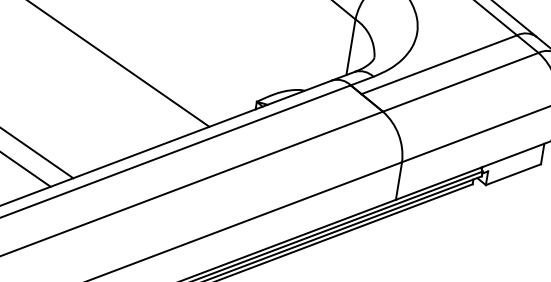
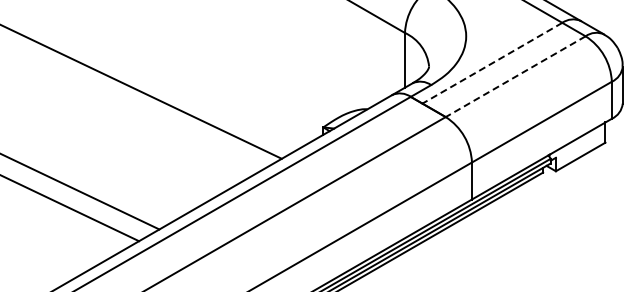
line: (439, 65) -> (492, 63), solid -> dashed
line: (460, 82) -> (515, 76), solid -> dashed

